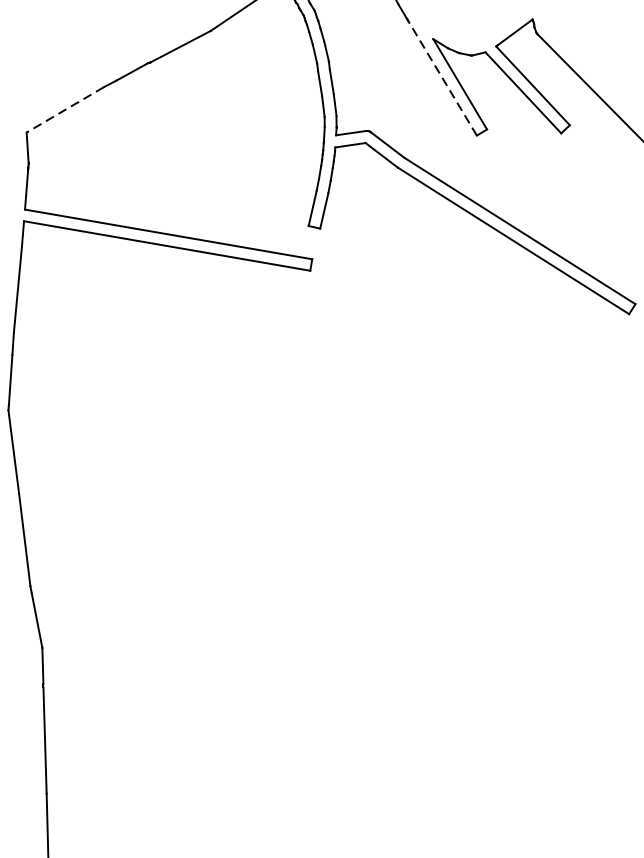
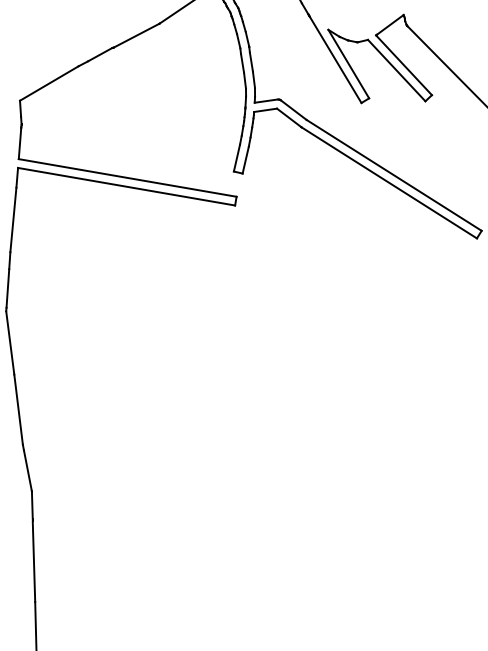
line: (442, 78) -> (335, 59), dashed -> solid
line: (64, 109) -> (48, 83), dashed -> solid

